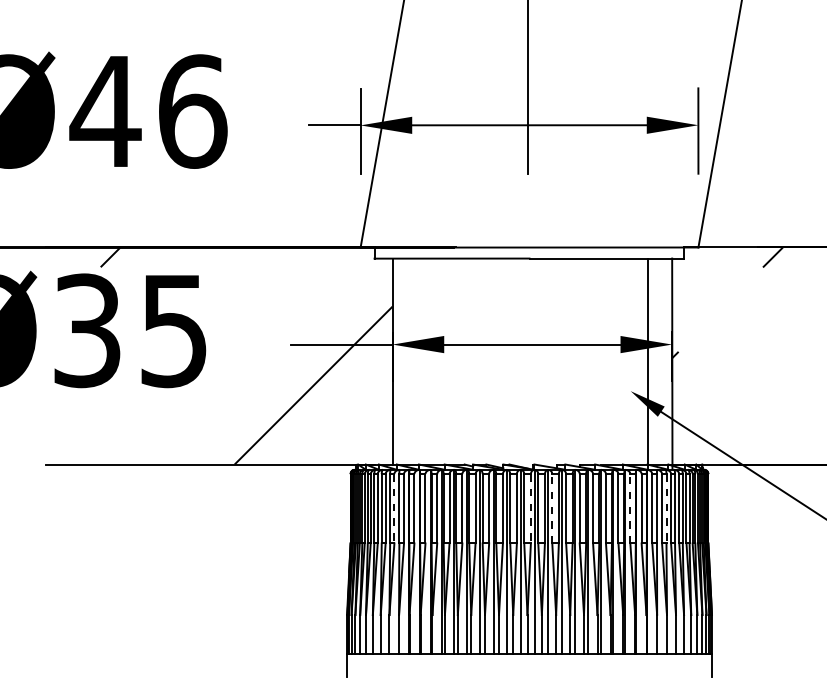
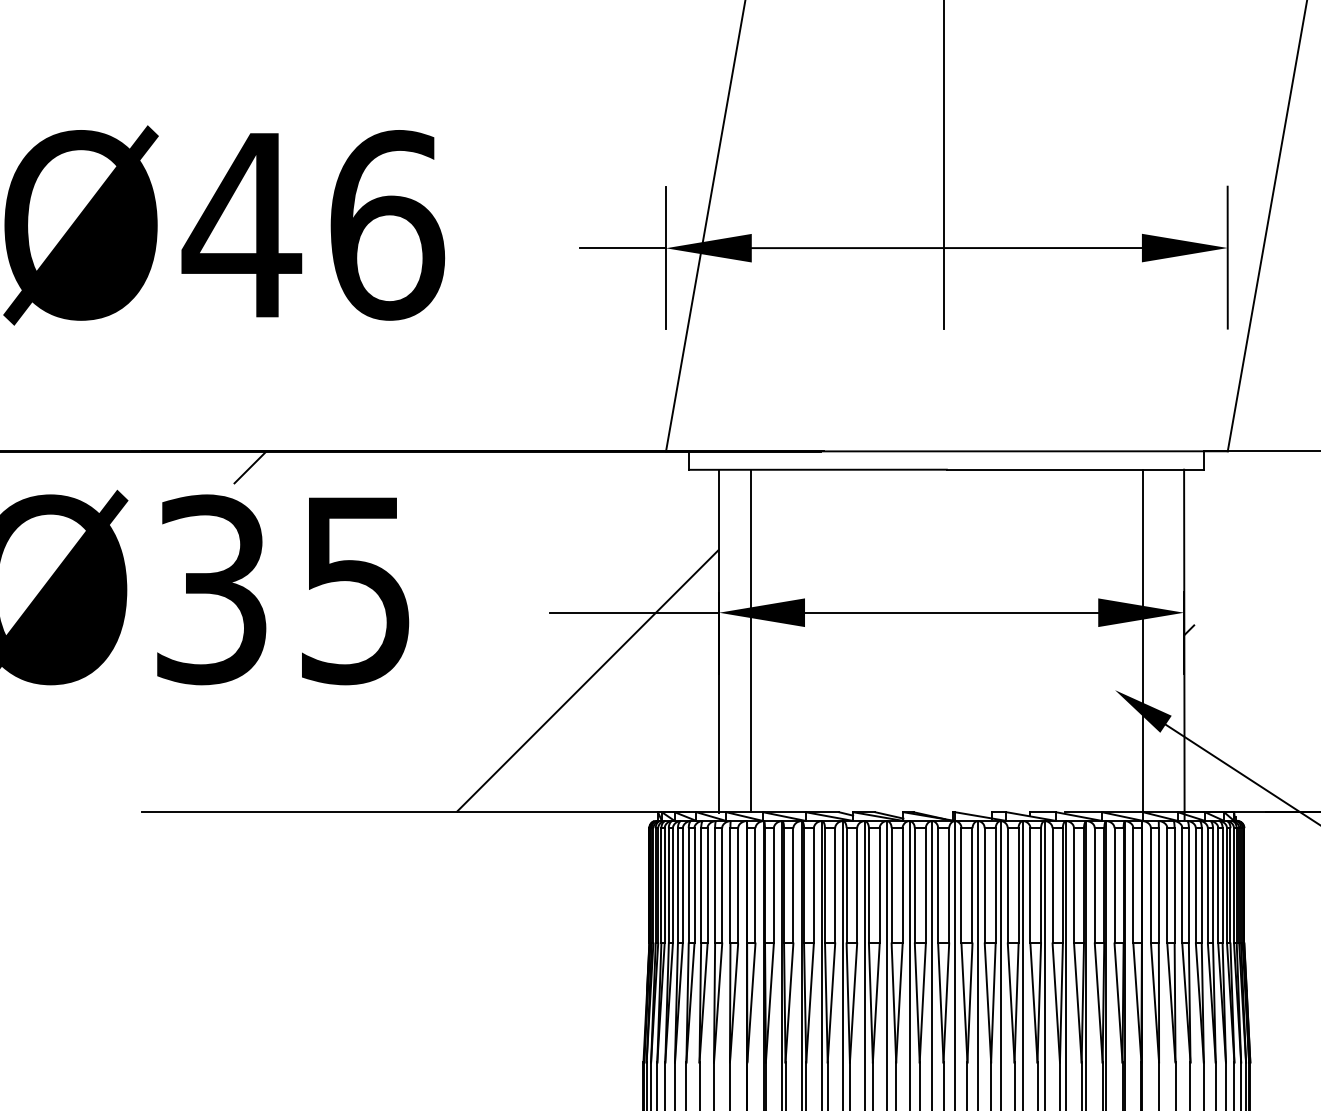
line: (411, 361) -> (750, 640), added
line: (394, 508) -> (722, 885), dashed -> solid
line: (530, 508) -> (948, 885), dashed -> solid
line: (552, 508) -> (985, 885), dashed -> solid
line: (630, 508) -> (1114, 885), dashed -> solid
line: (666, 508) -> (1174, 885), dashed -> solid

